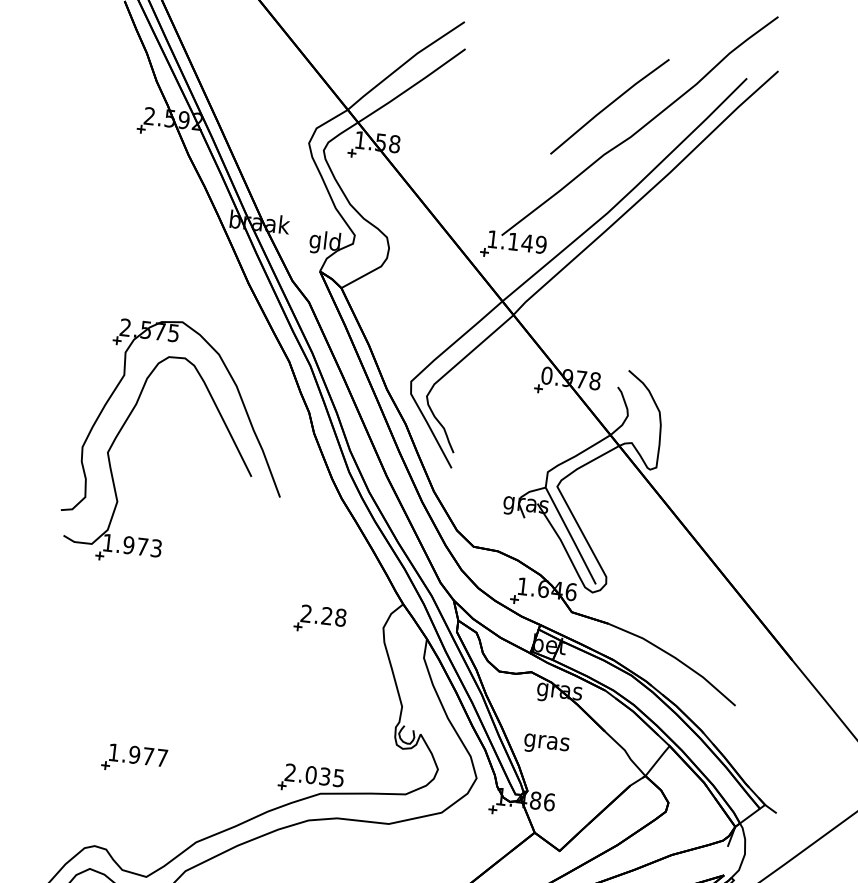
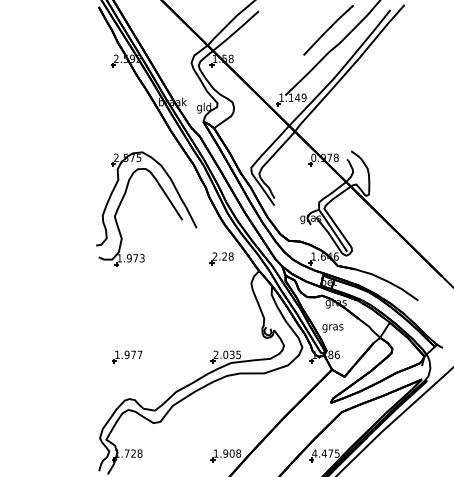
part: (319, 619) -> (221, 258), moved
part: (135, 758) -> (127, 356), moved

